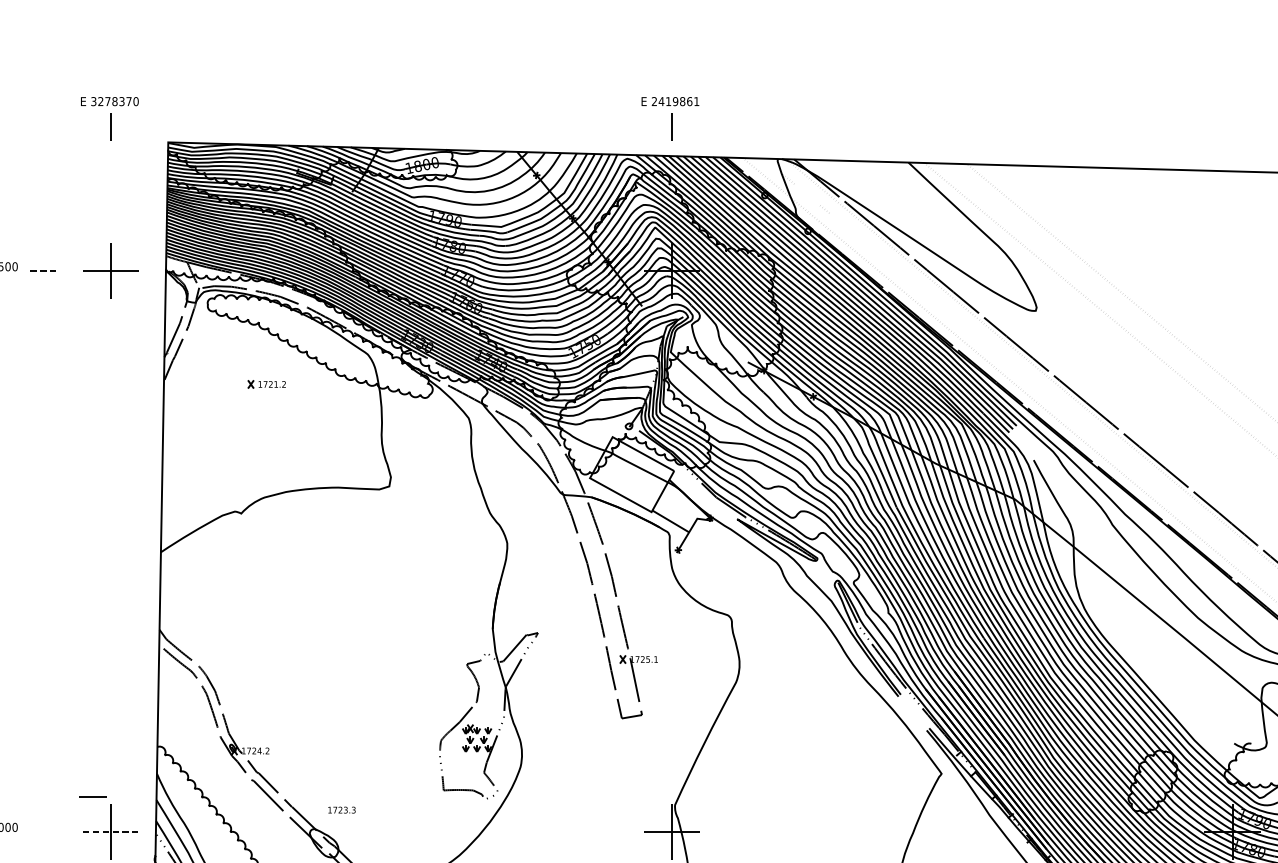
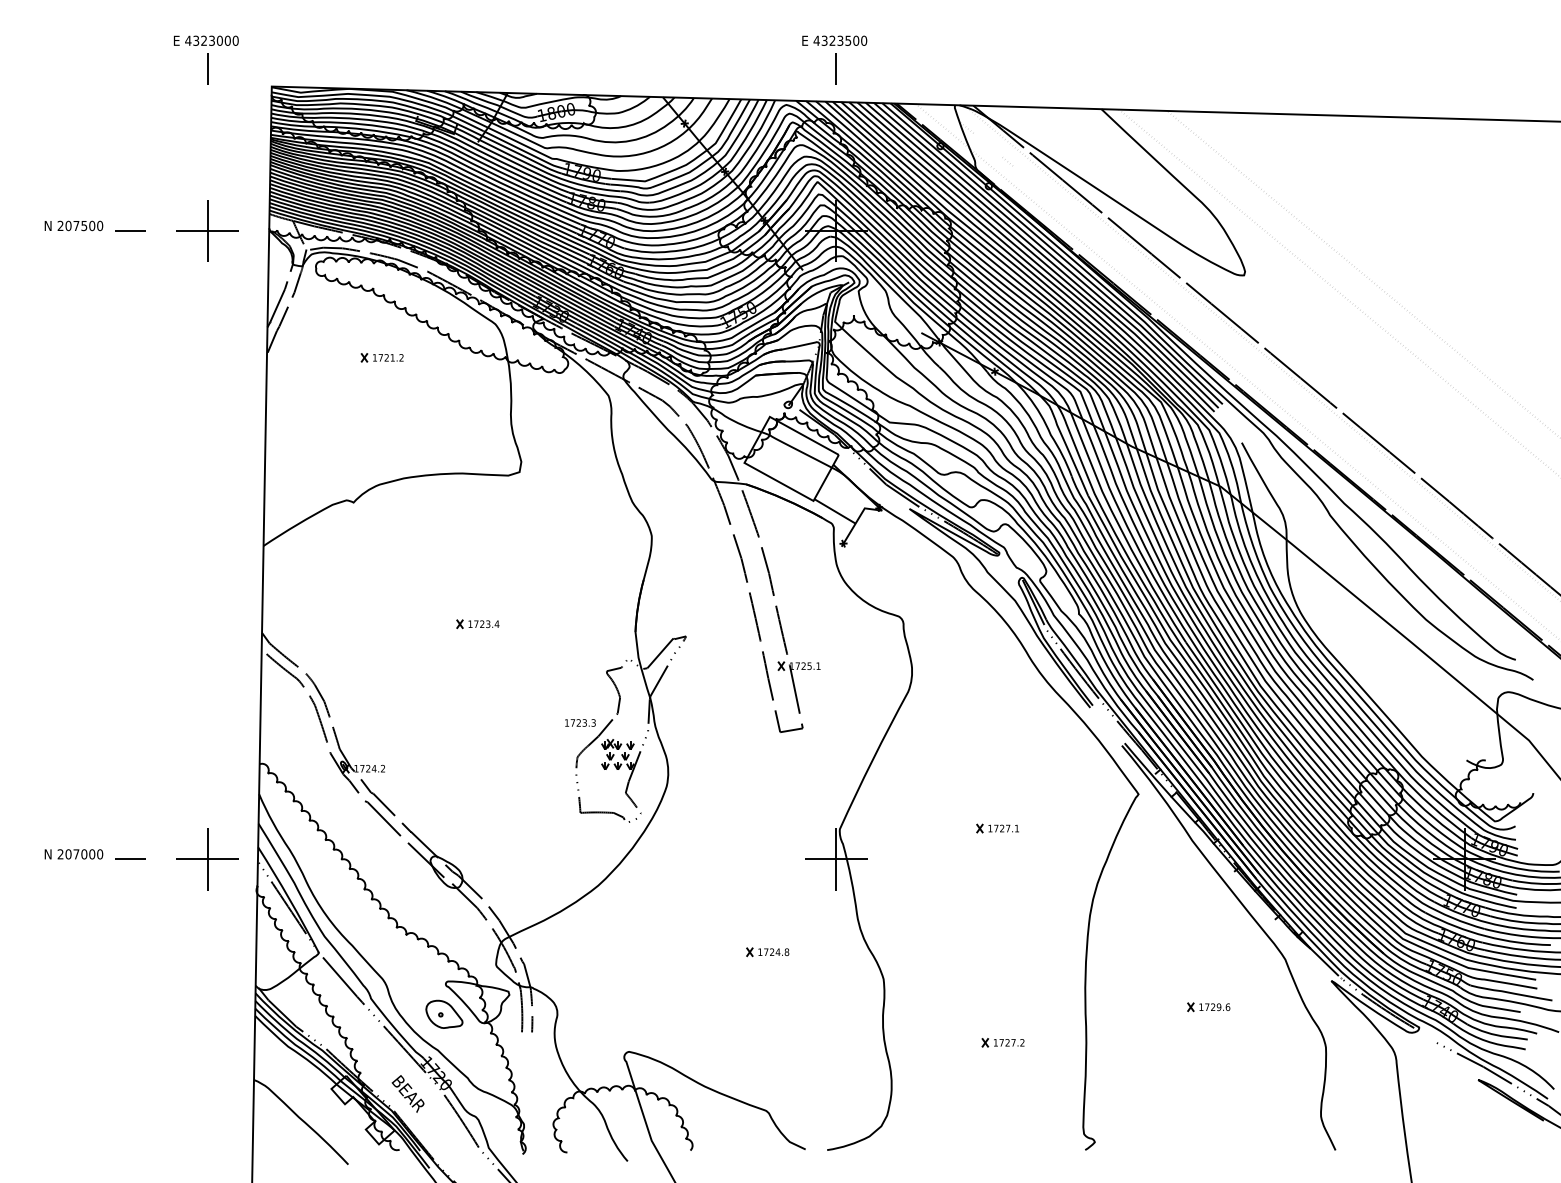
text: (110, 101) -> (207, 40), 3278370 -> 4323000
text: (675, 101) -> (840, 40), 2419861 -> 4323500
line: (42, 271) -> (130, 231), dashed -> solid
part: (351, 621) -> (477, 623), added
line: (93, 796) -> (130, 858), moved
part: (815, 804) -> (997, 828), added
text: (341, 809) -> (580, 722), moved
line: (111, 832) -> (208, 859), dashed -> solid

